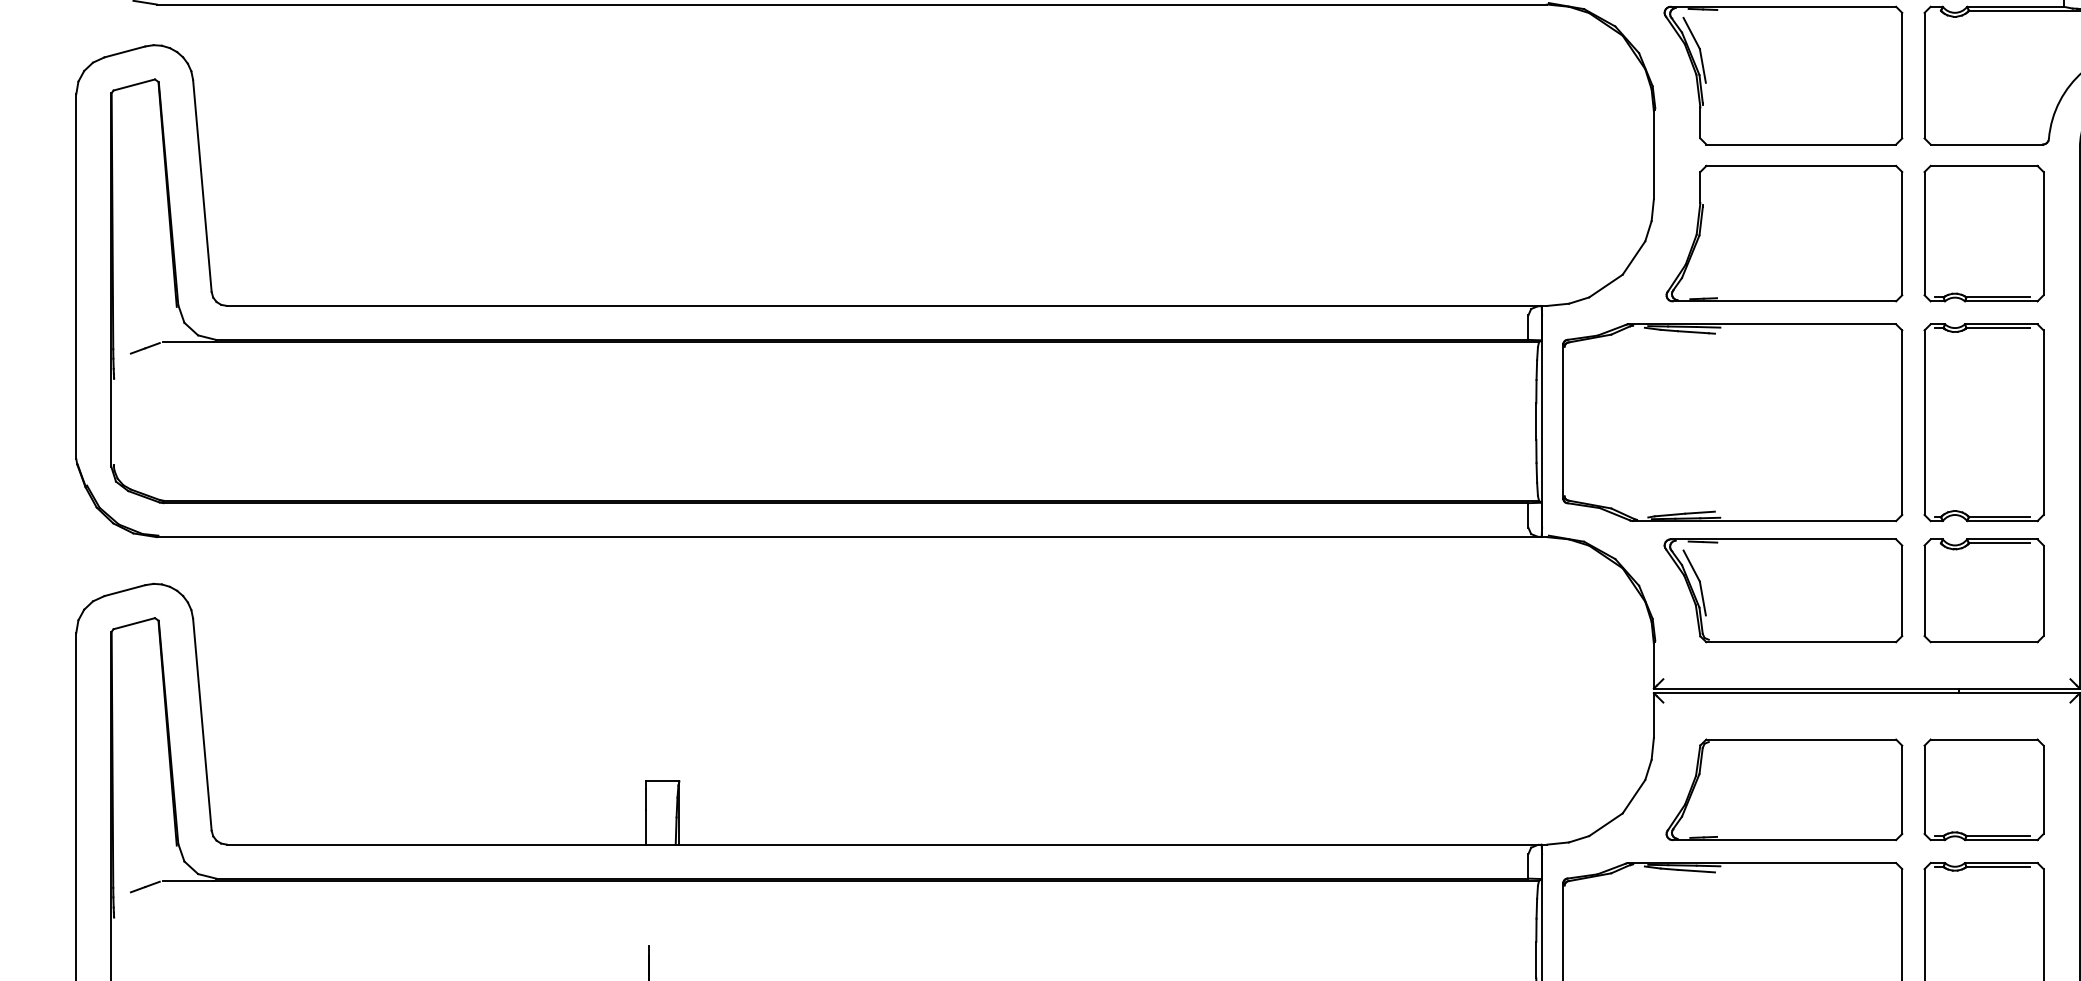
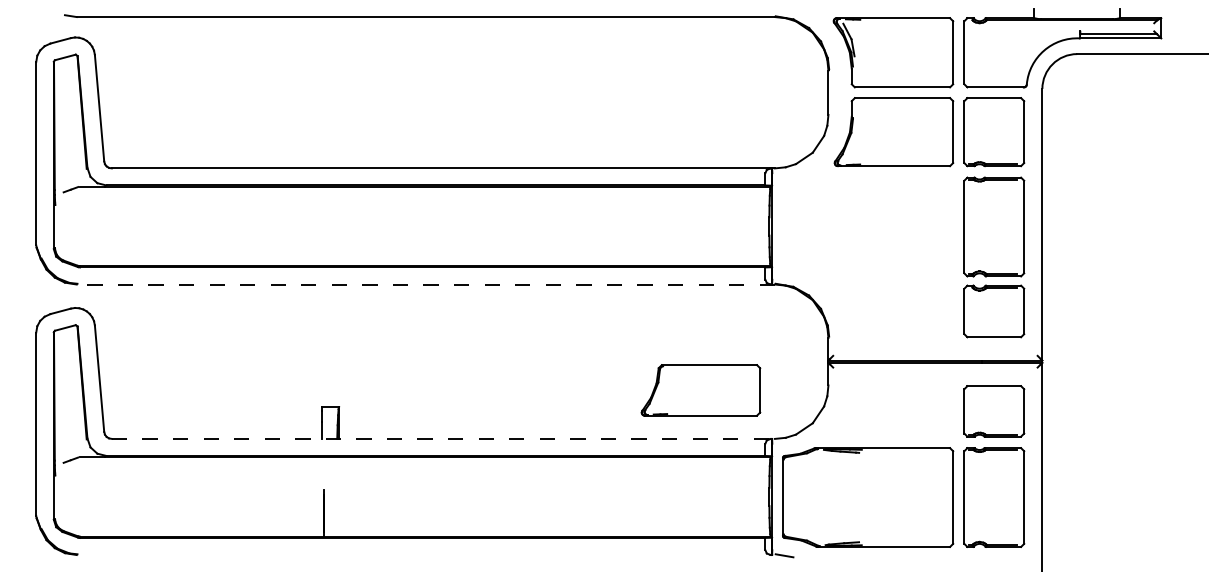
part: (1733, 483) -> (868, 257), removed
line: (851, 537) -> (425, 284), solid -> dashed
part: (1783, 790) -> (700, 390), moved
line: (887, 843) -> (443, 438), solid -> dashed

